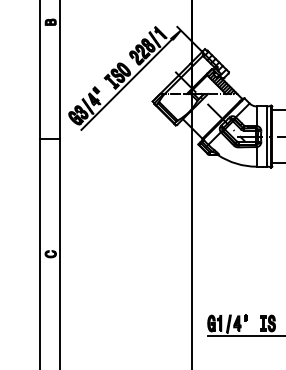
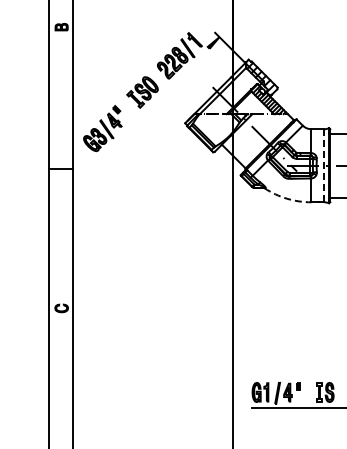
line: (126, 84) -> (153, 102), removed
line: (267, 135) -> (324, 164), solid -> dashed
arc: (236, 163) -> (286, 198), solid -> dashed

